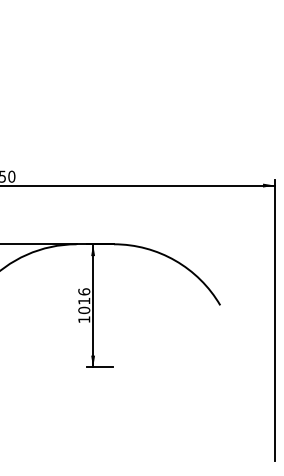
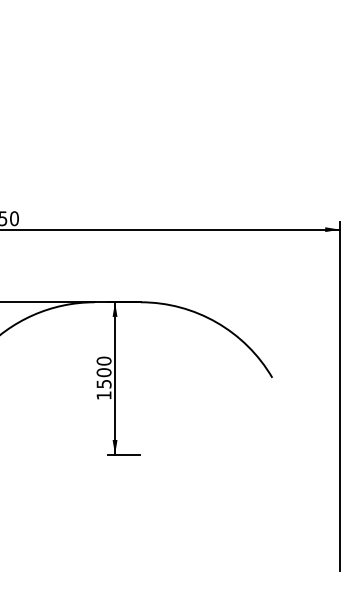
text: (84, 301) -> (104, 373), 1016 -> 1500

